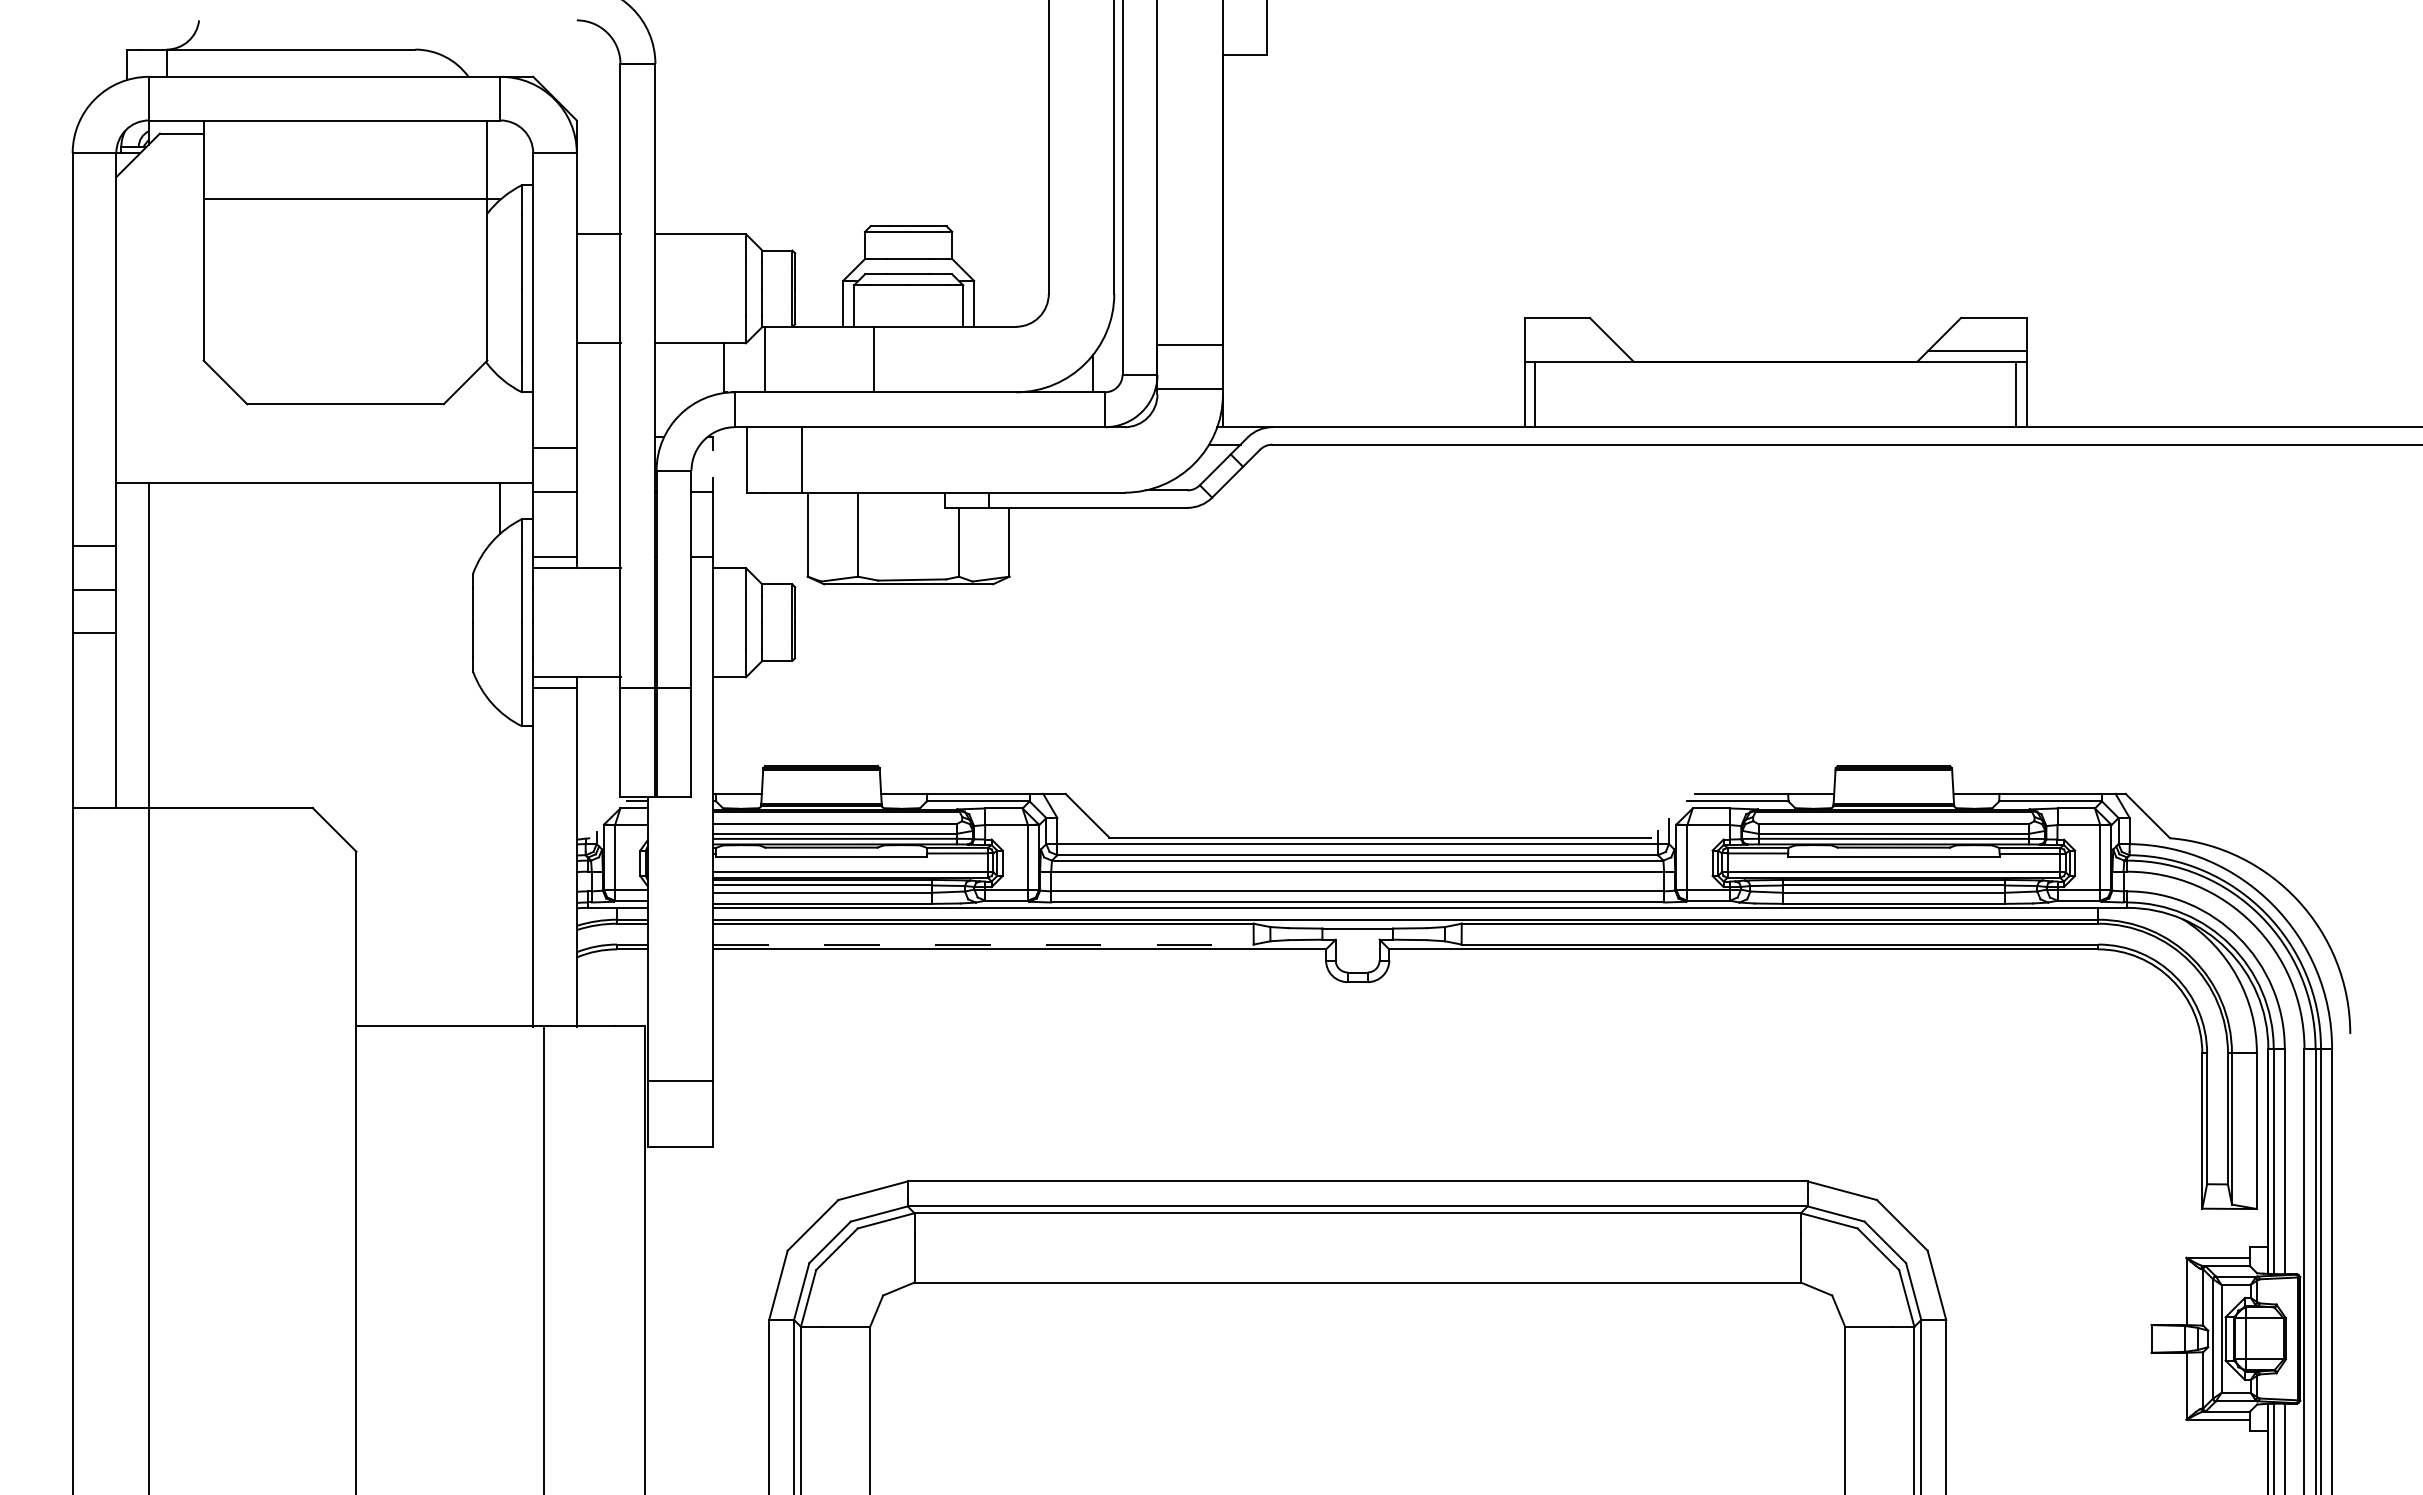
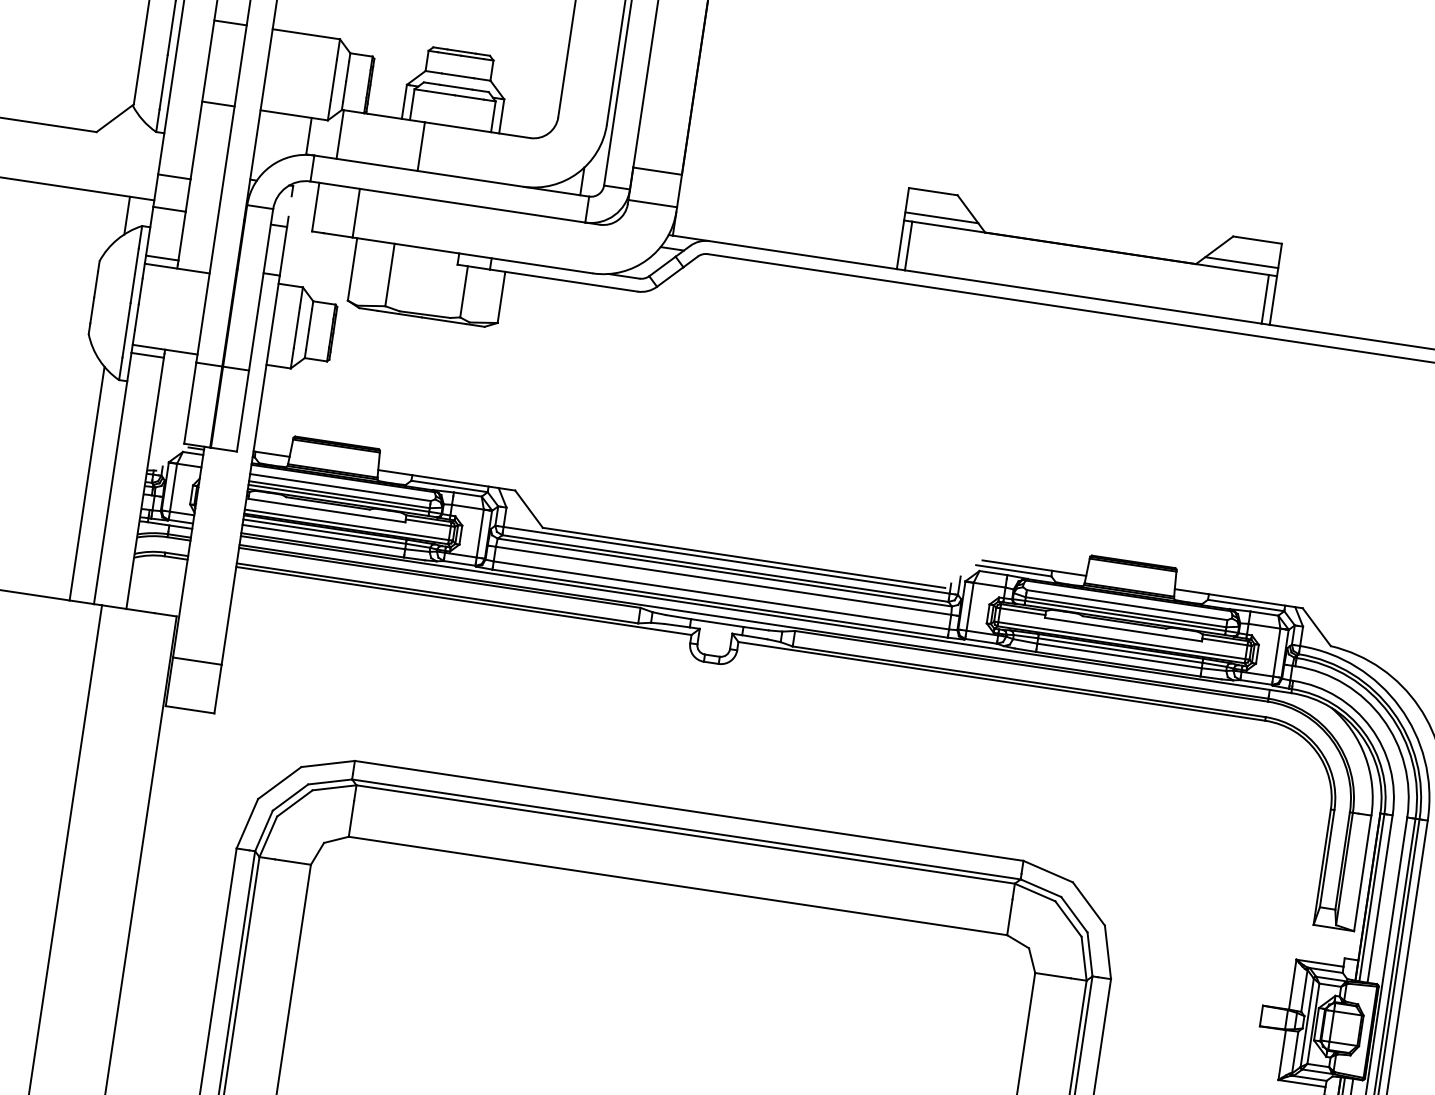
line: (1573, 350) -> (941, 217), added
line: (500, 868) -> (87, 483), added
line: (984, 944) -> (438, 593), dashed -> solid

